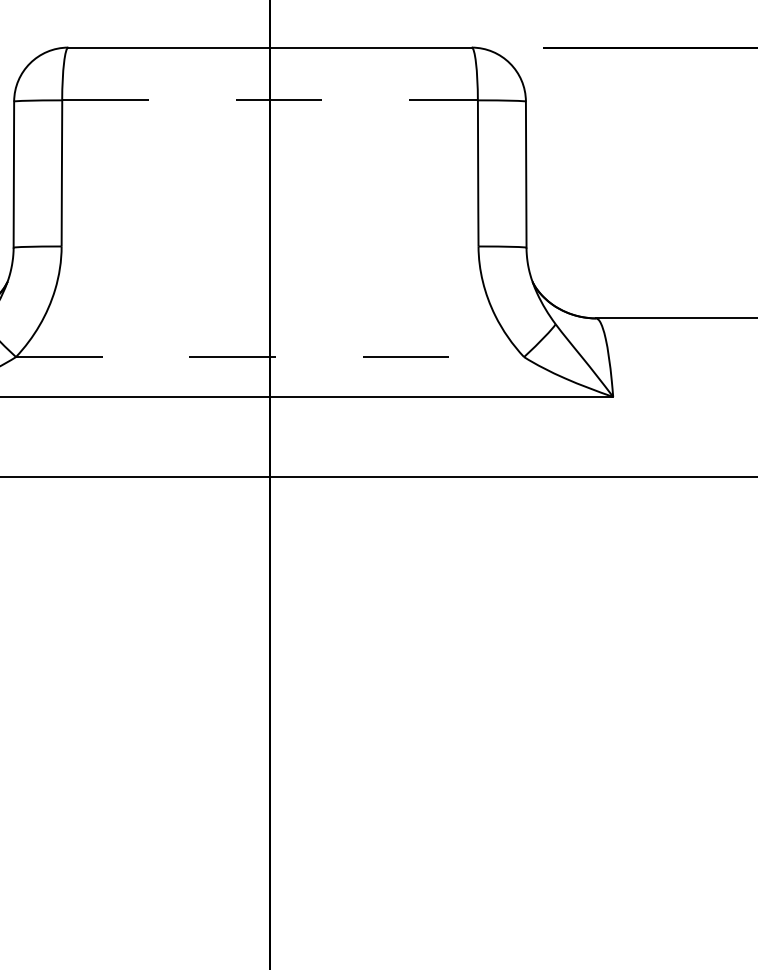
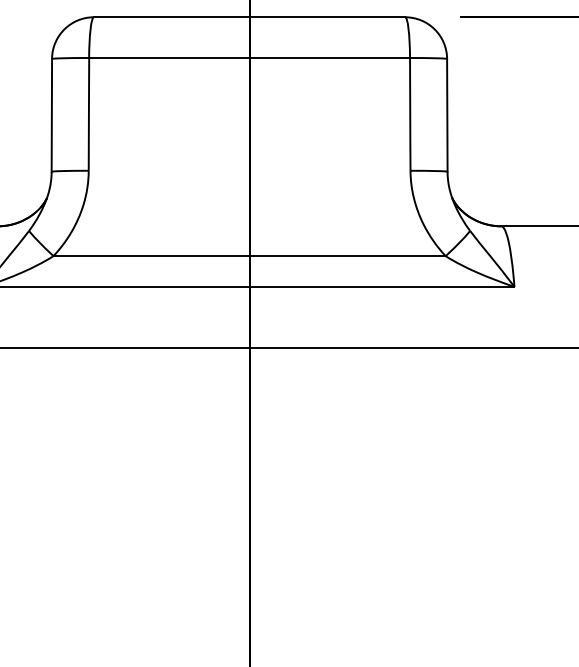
line: (270, 100) -> (249, 58), dashed -> solid
line: (270, 357) -> (249, 256), dashed -> solid

